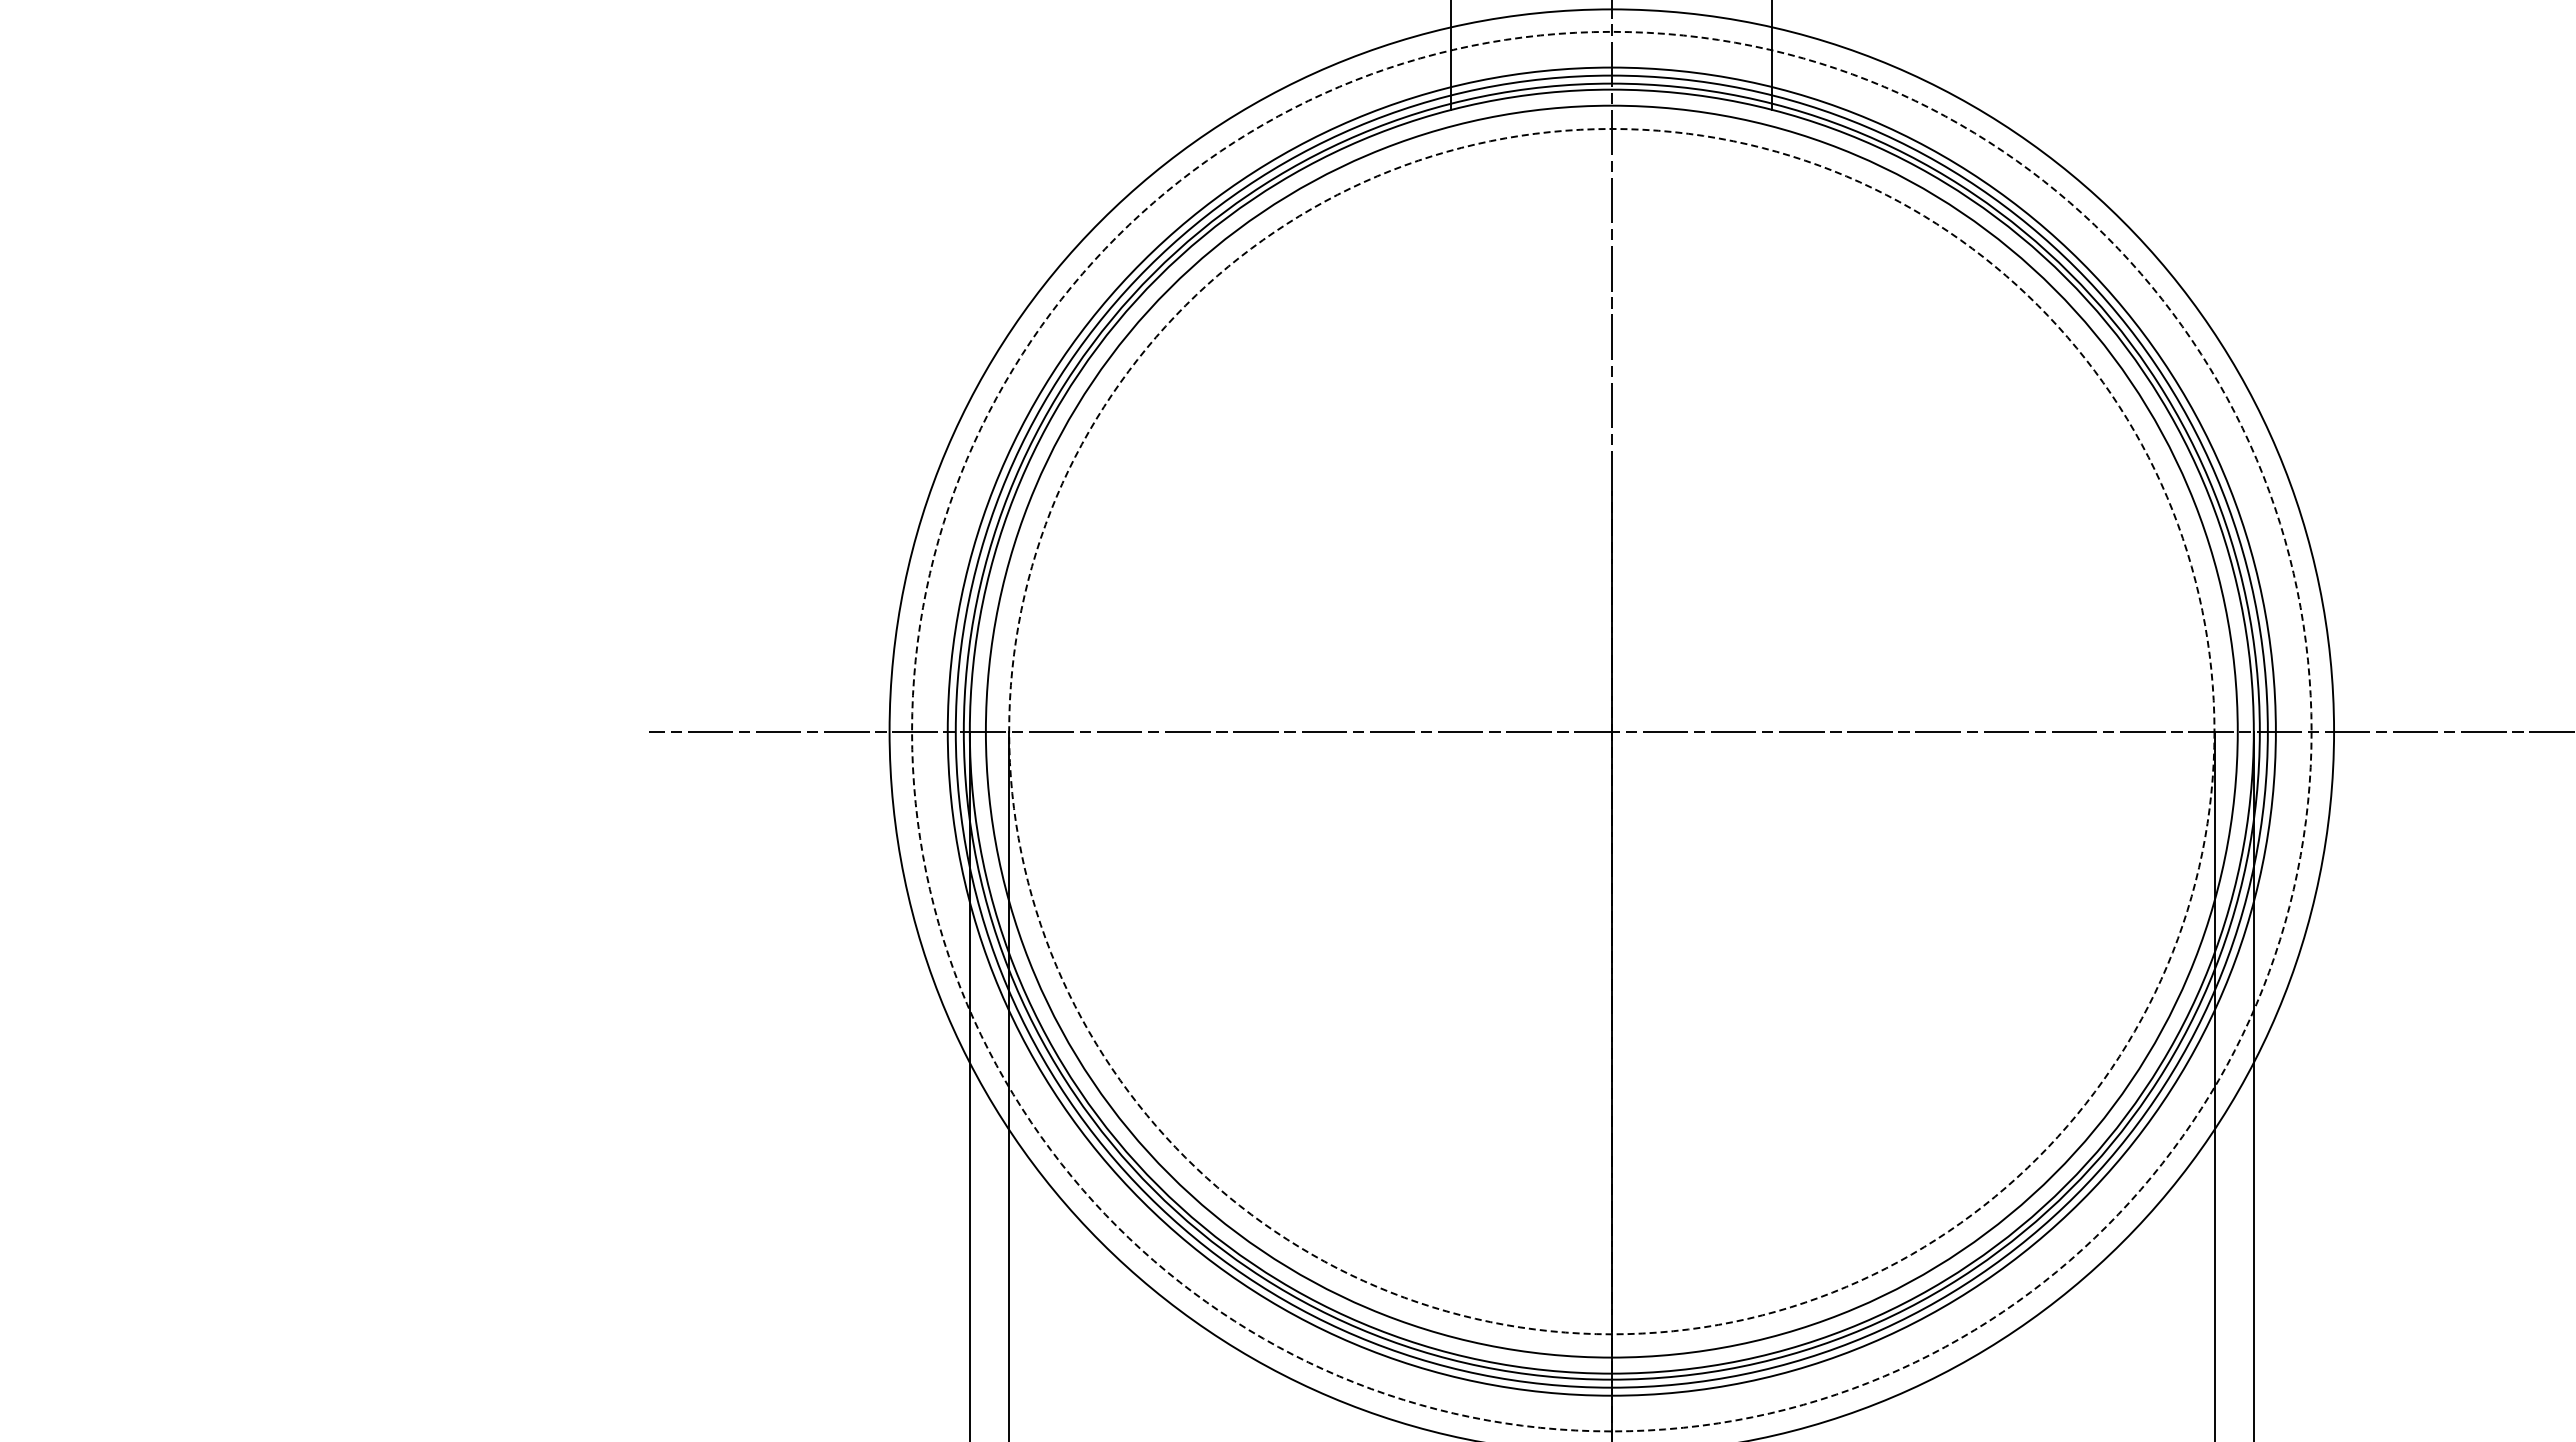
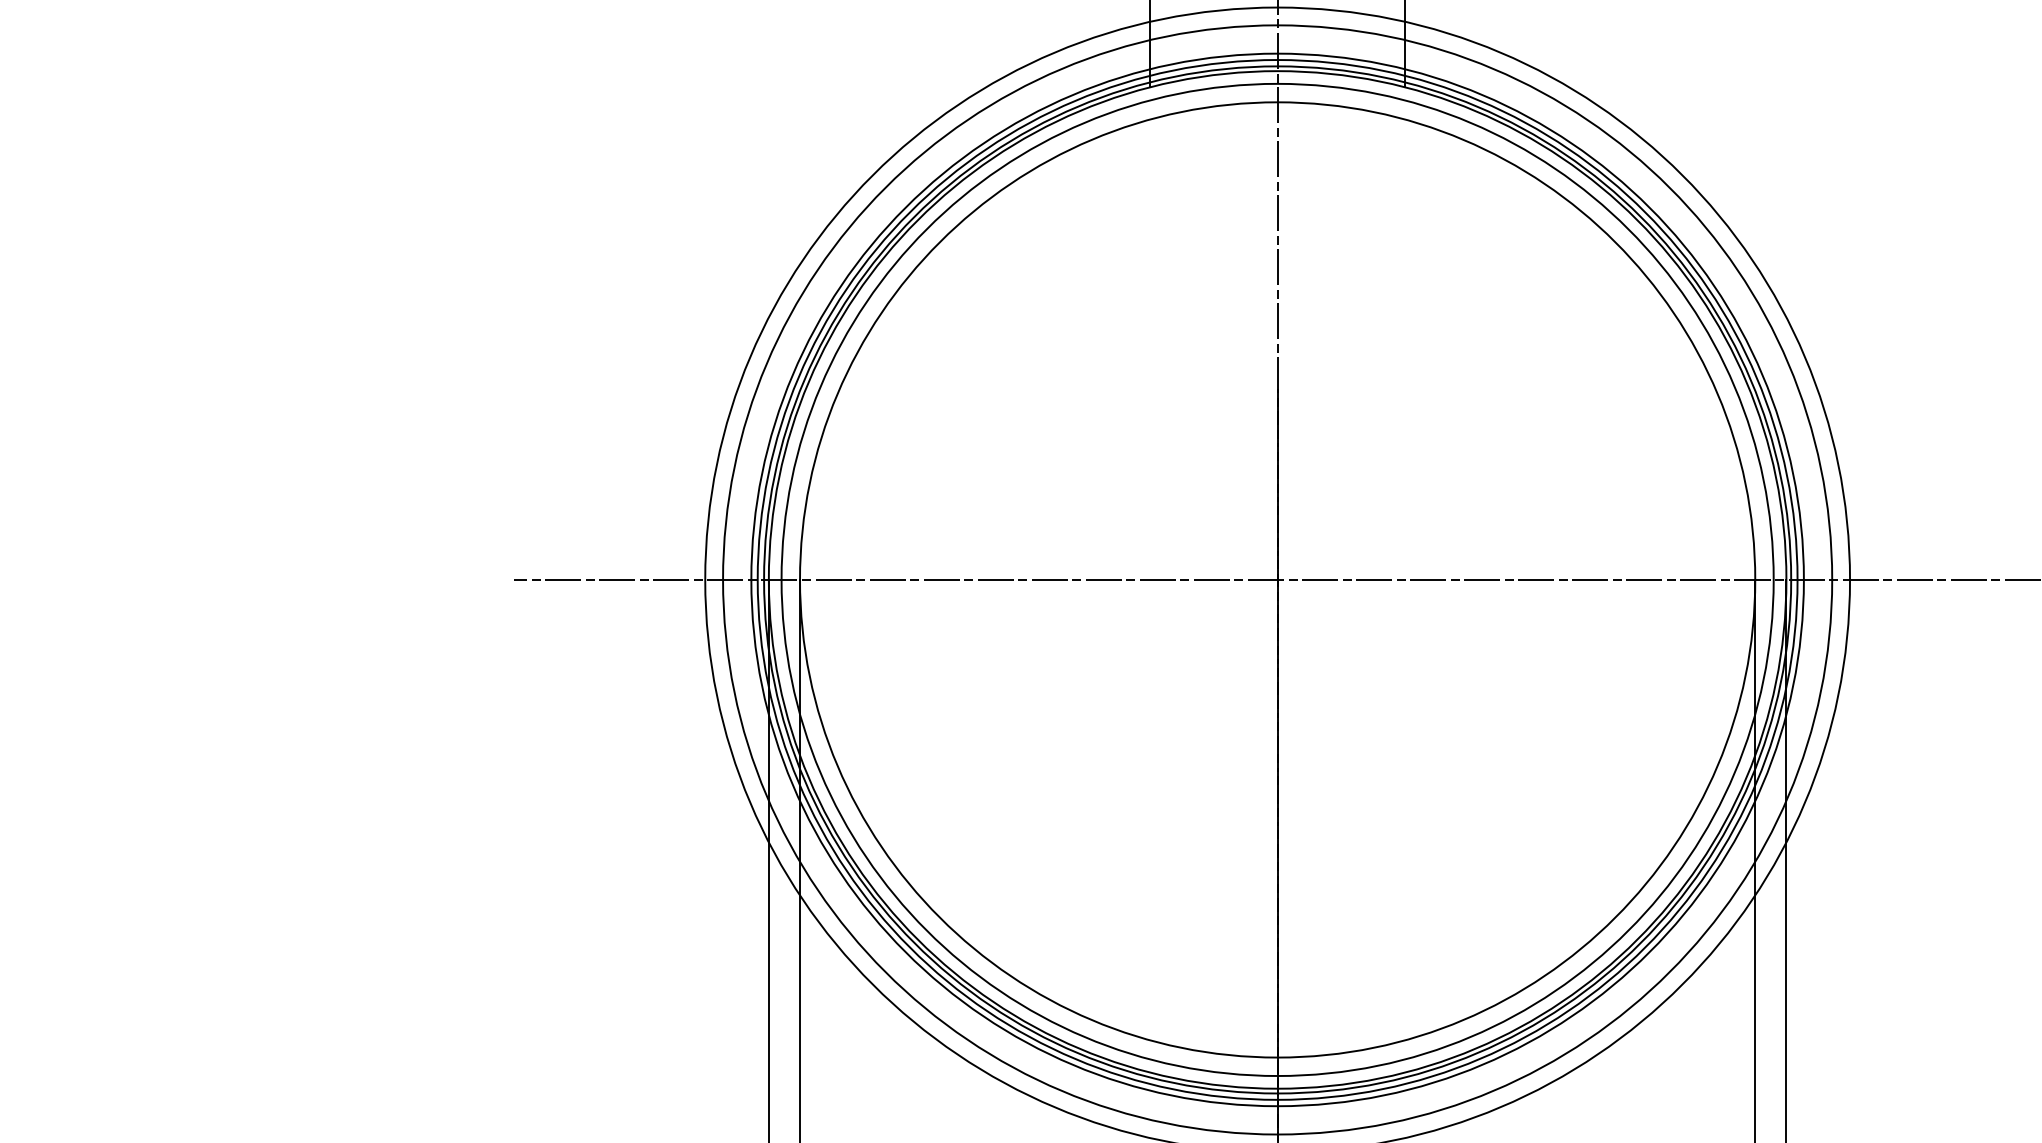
circle: (1611, 731) -> (1277, 579), dashed -> solid
circle: (1611, 731) -> (1277, 579), dashed -> solid

